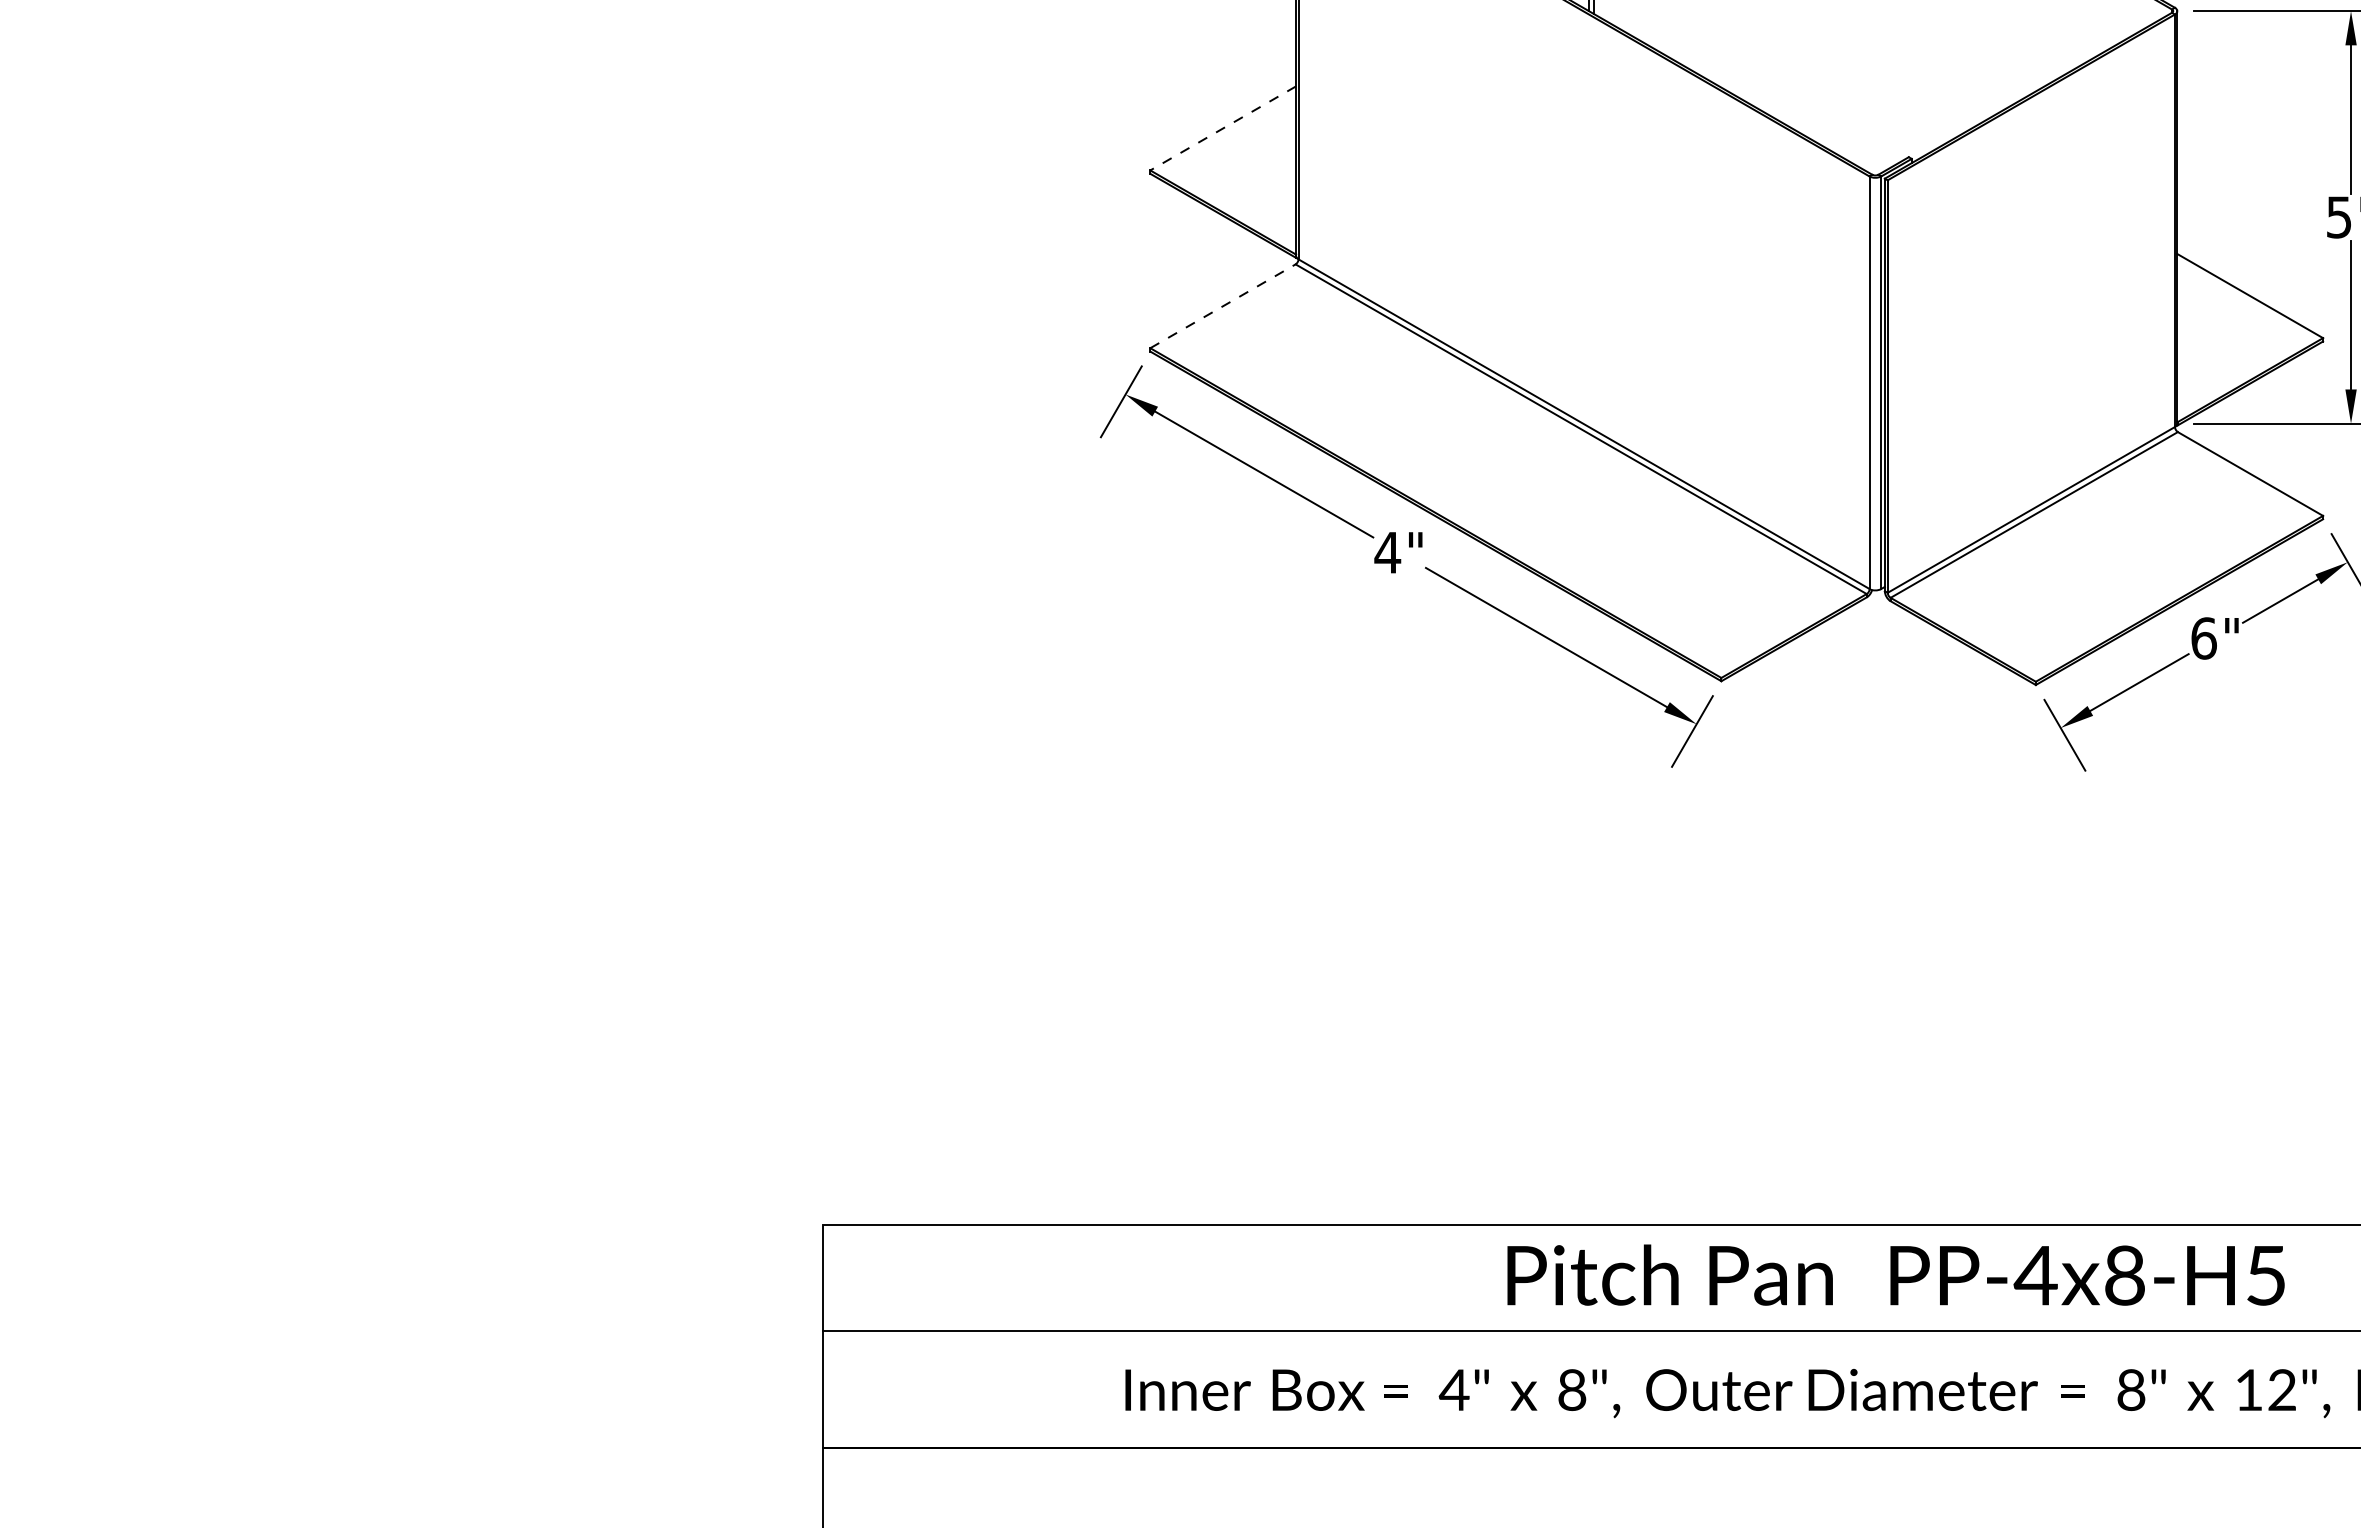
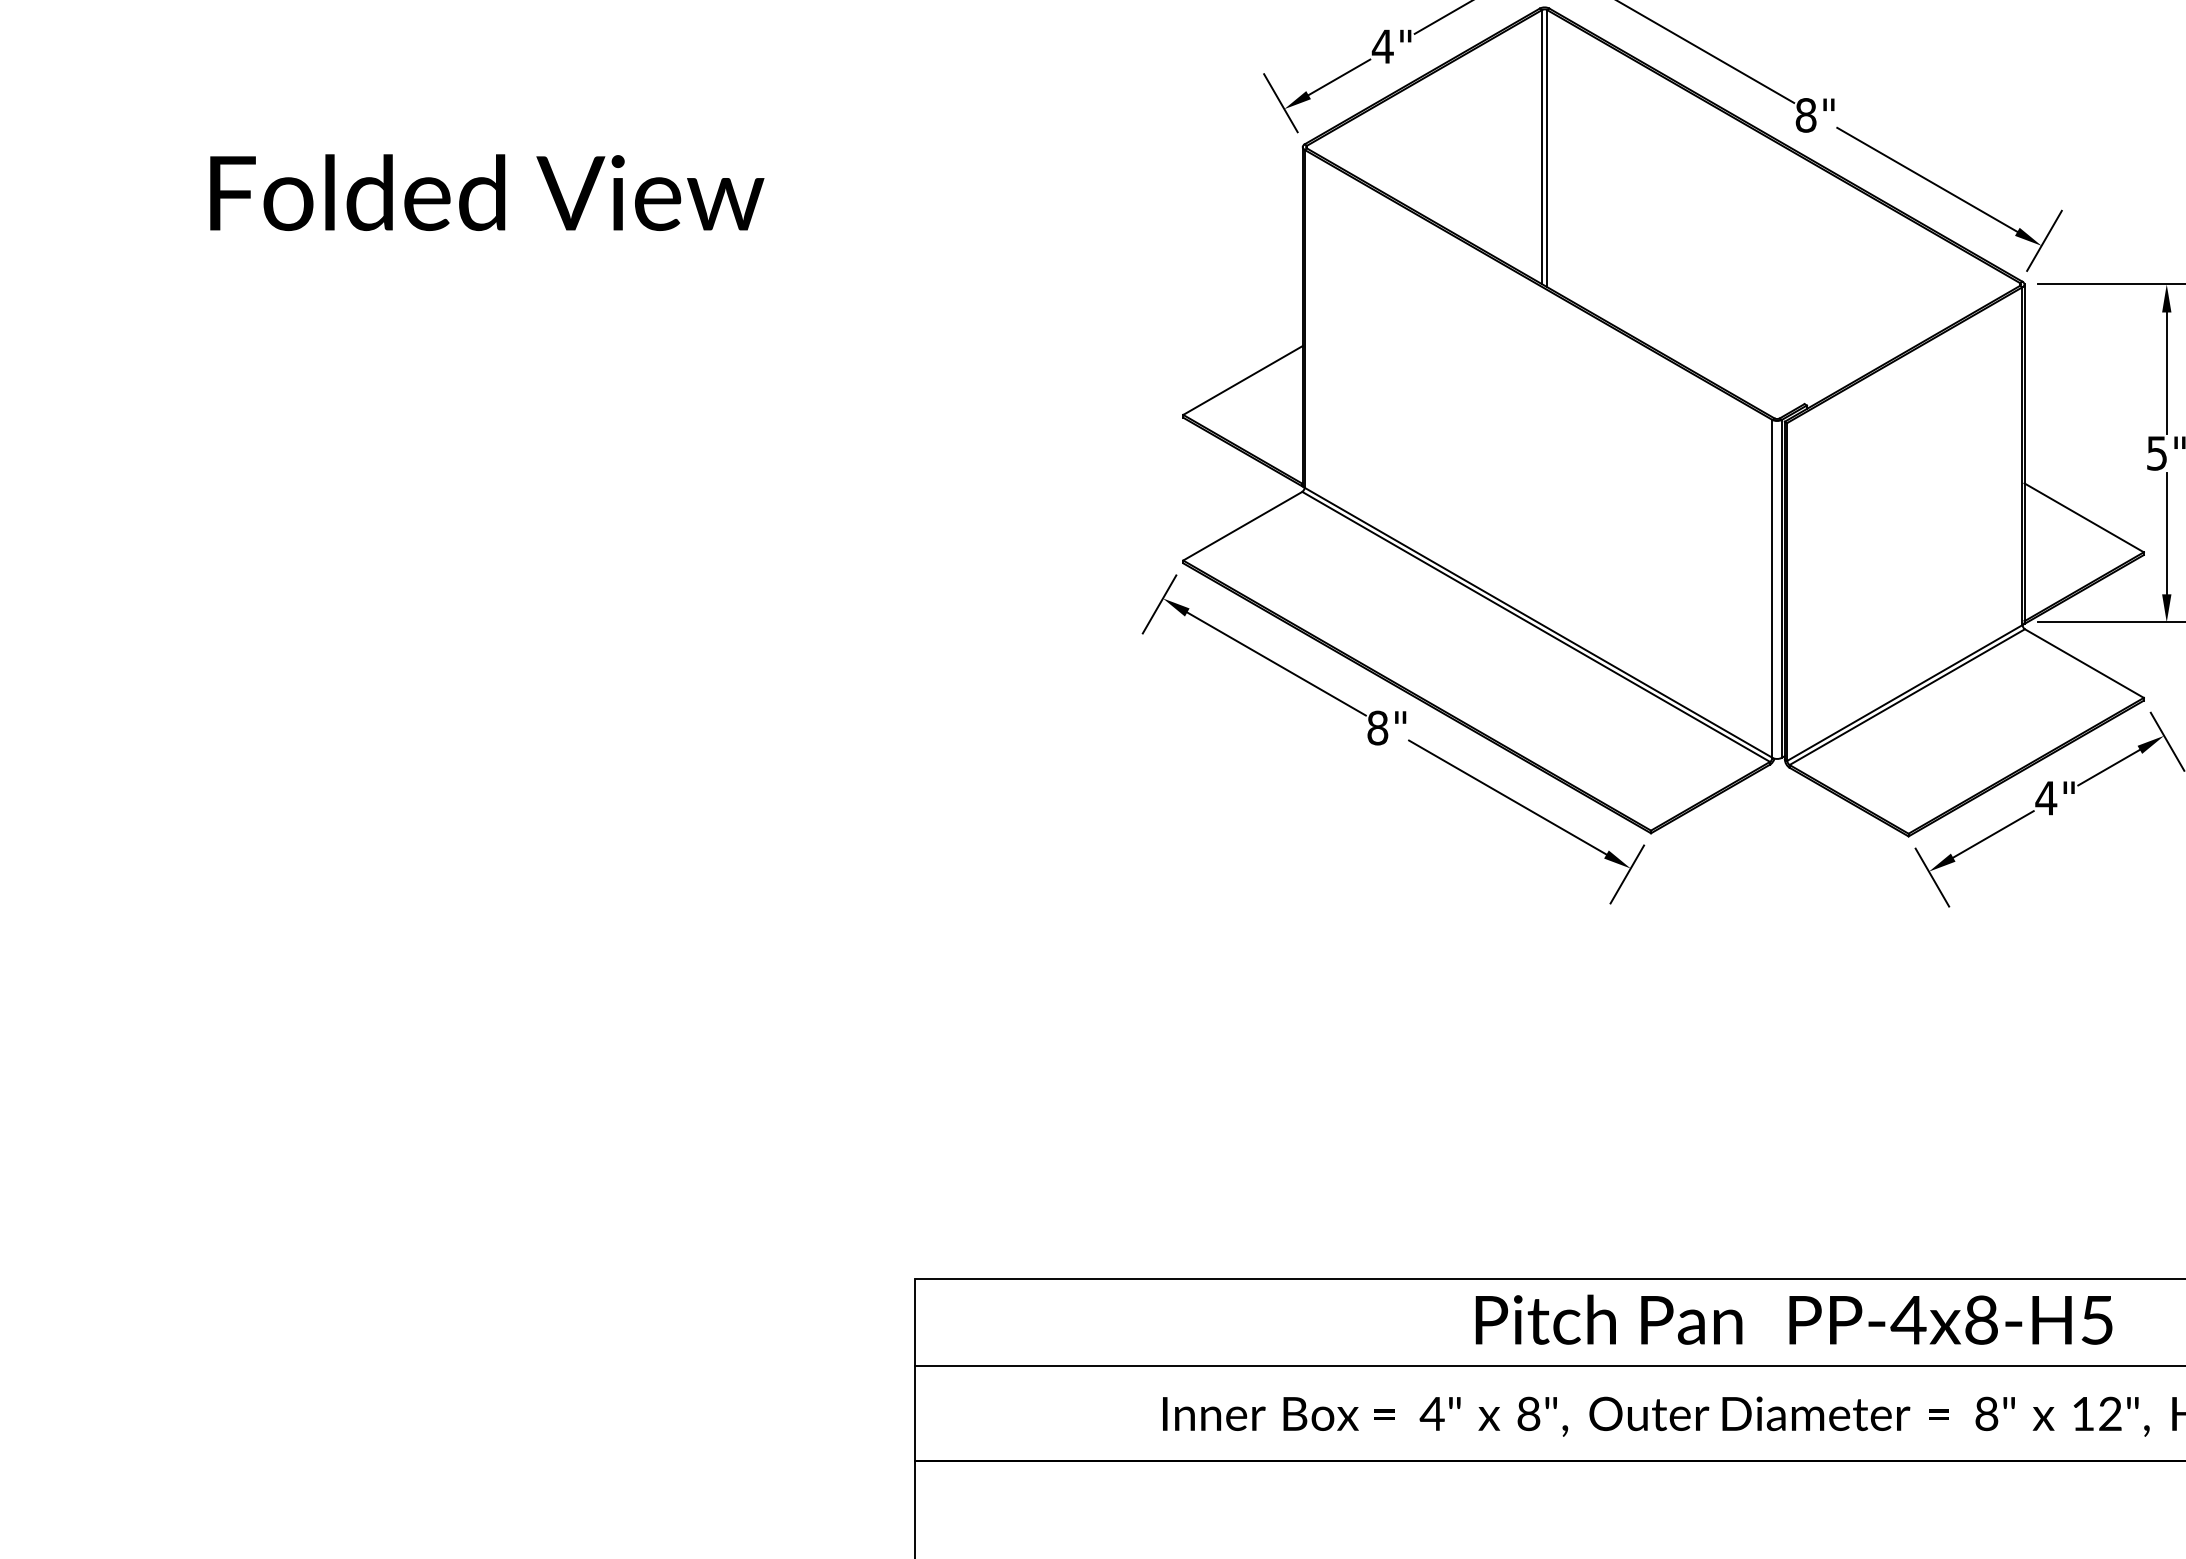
line: (1223, 128) -> (1243, 380), dashed -> solid
line: (1222, 306) -> (1242, 526), dashed -> solid
text: (1387, 552) -> (1377, 727), 4" -> 8"
text: (2204, 638) -> (2046, 798), 6" -> 4"

